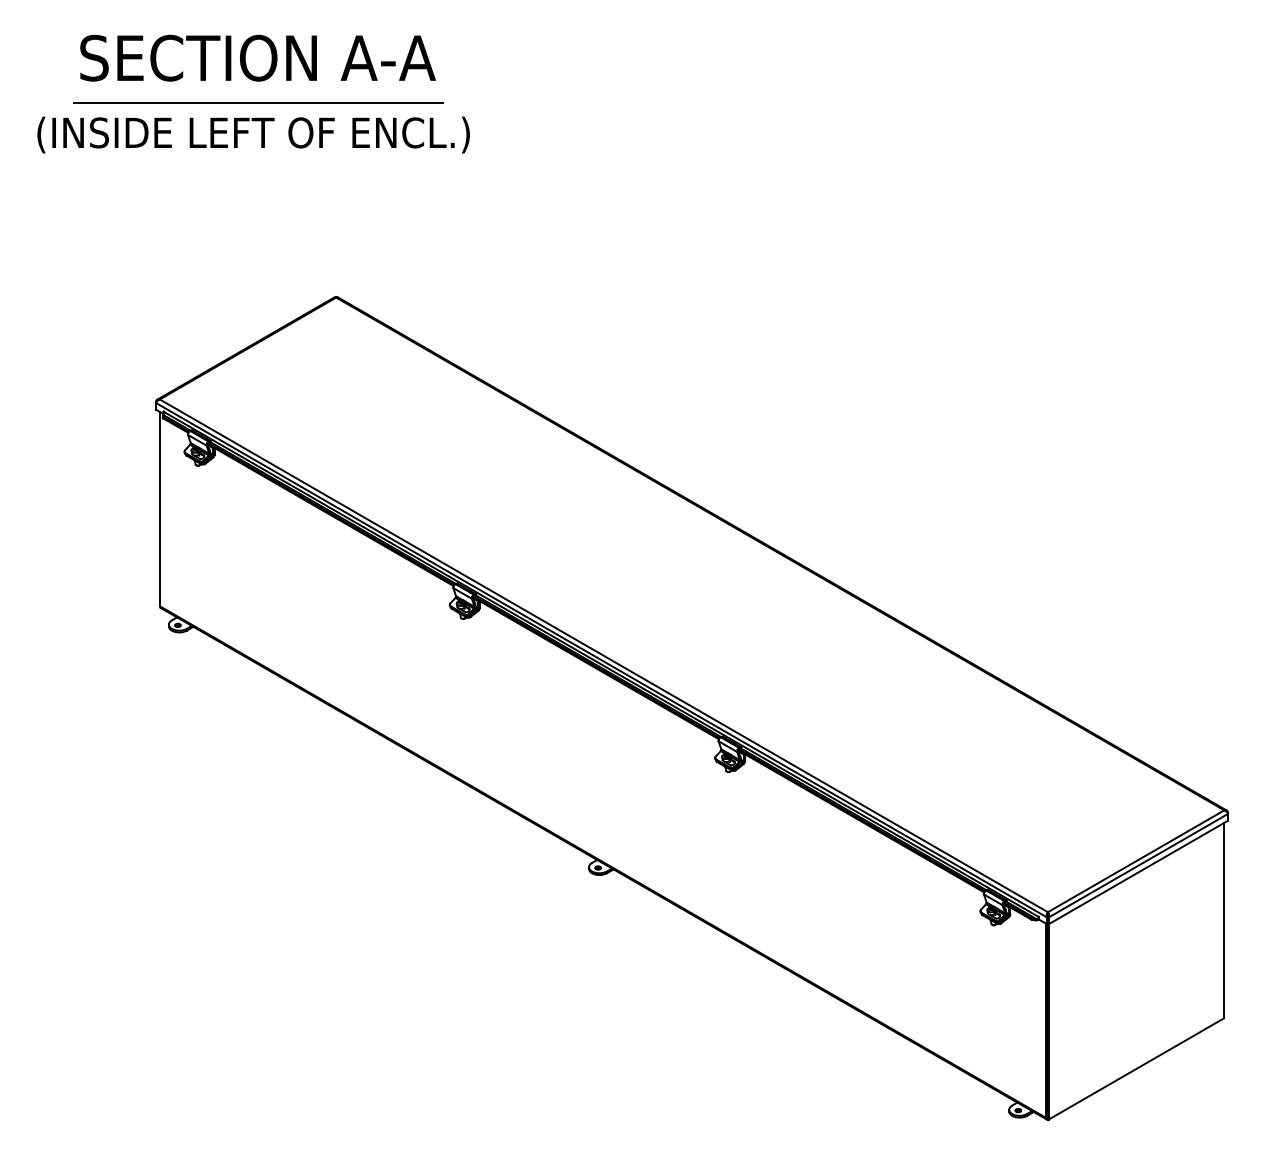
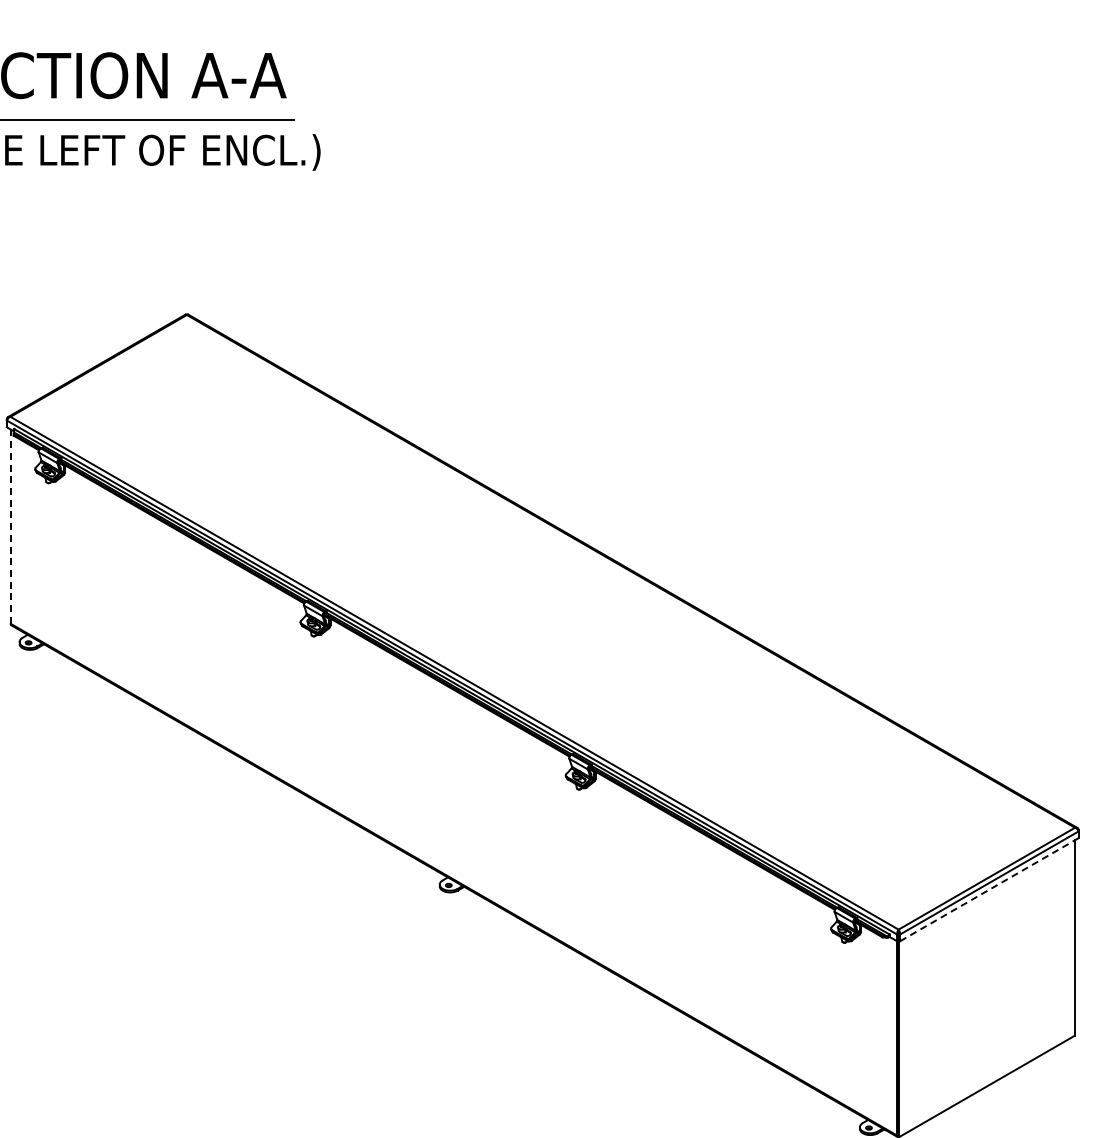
line: (160, 508) -> (11, 525), solid -> dashed
line: (1138, 872) -> (989, 889), solid -> dashed

